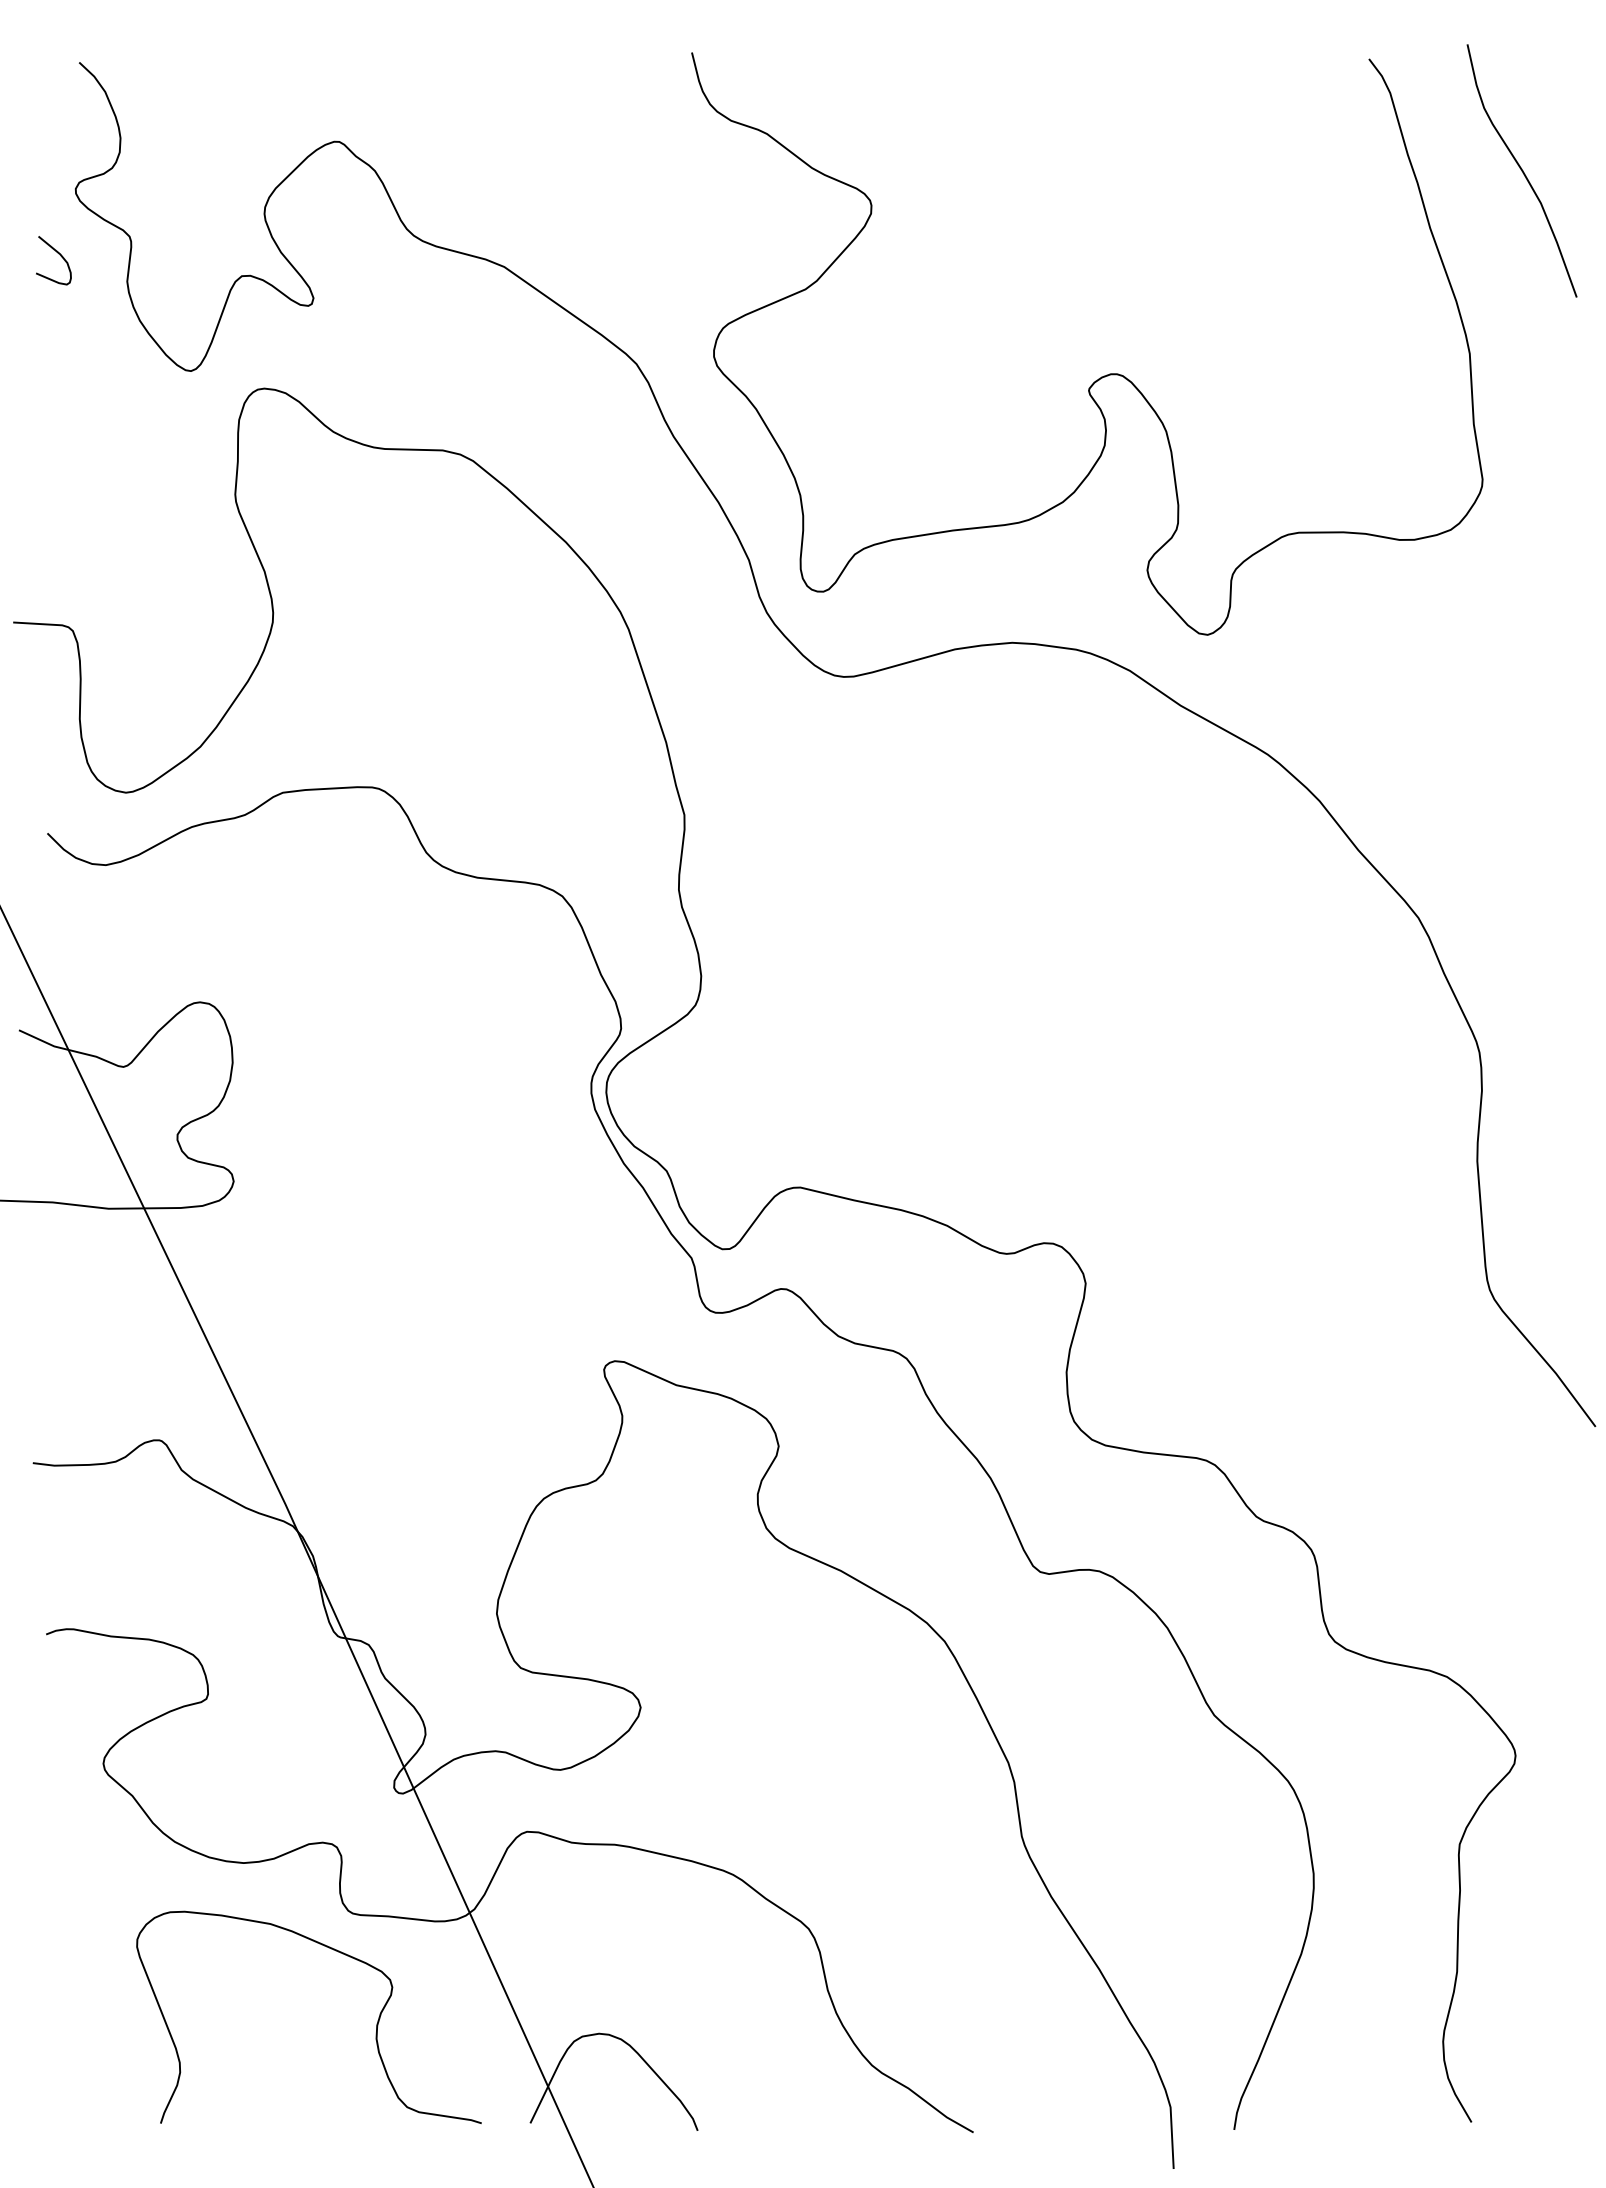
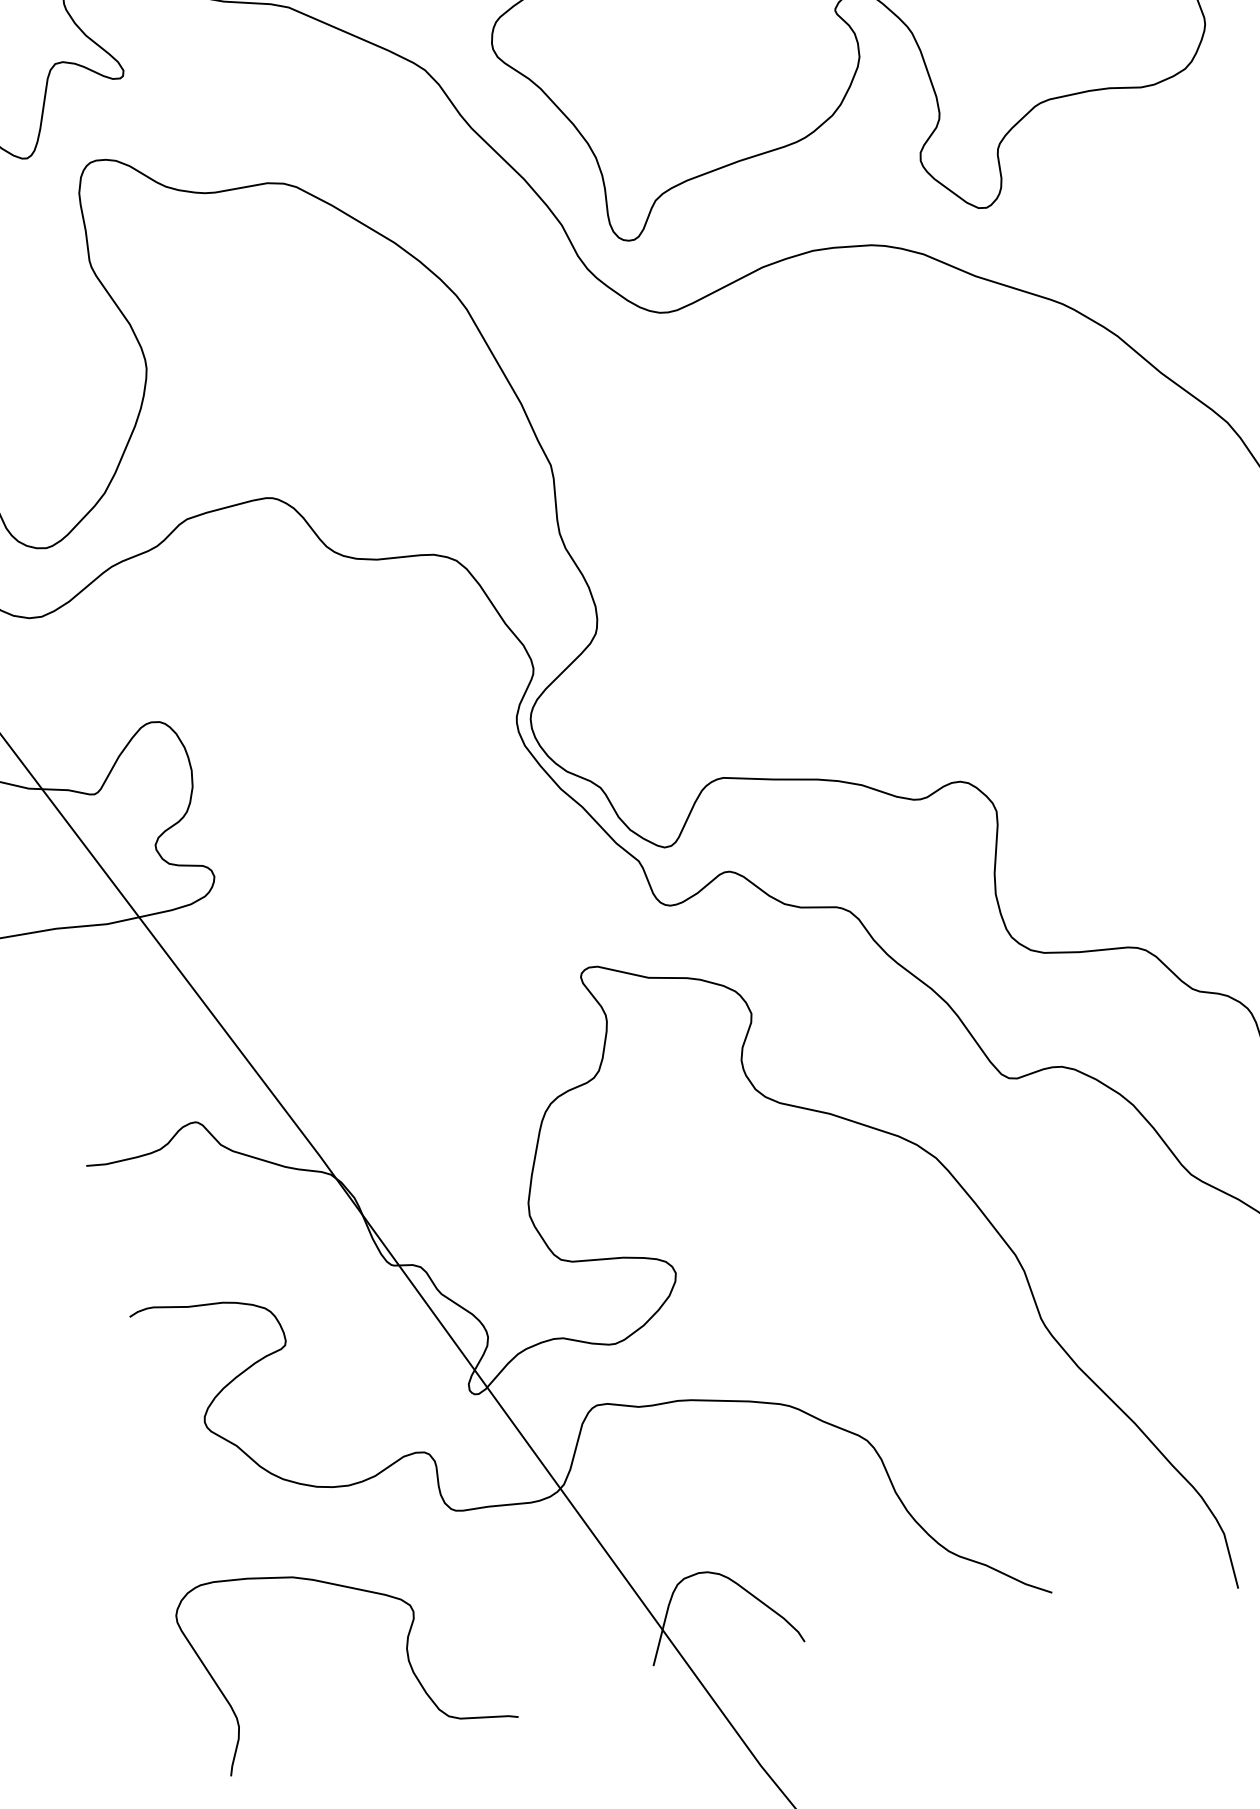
curve: (376, 2023) -> (405, 1646), moved

